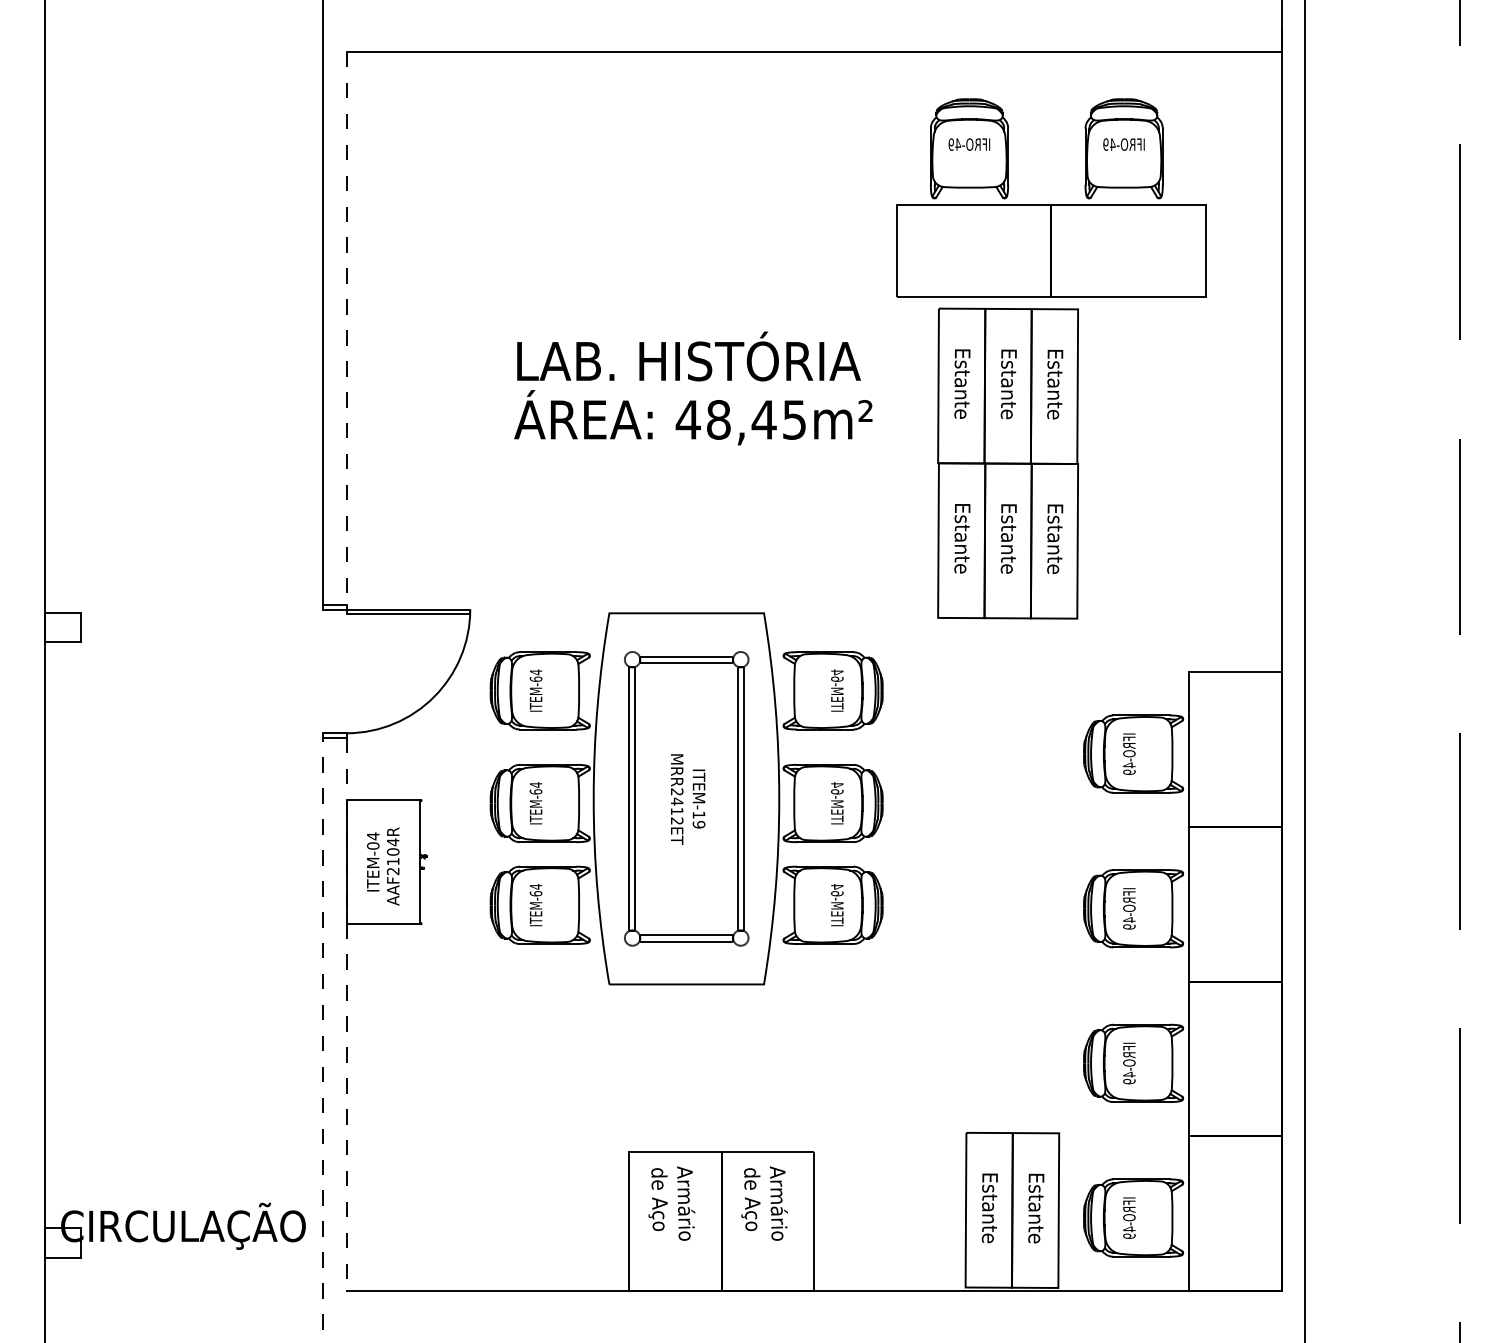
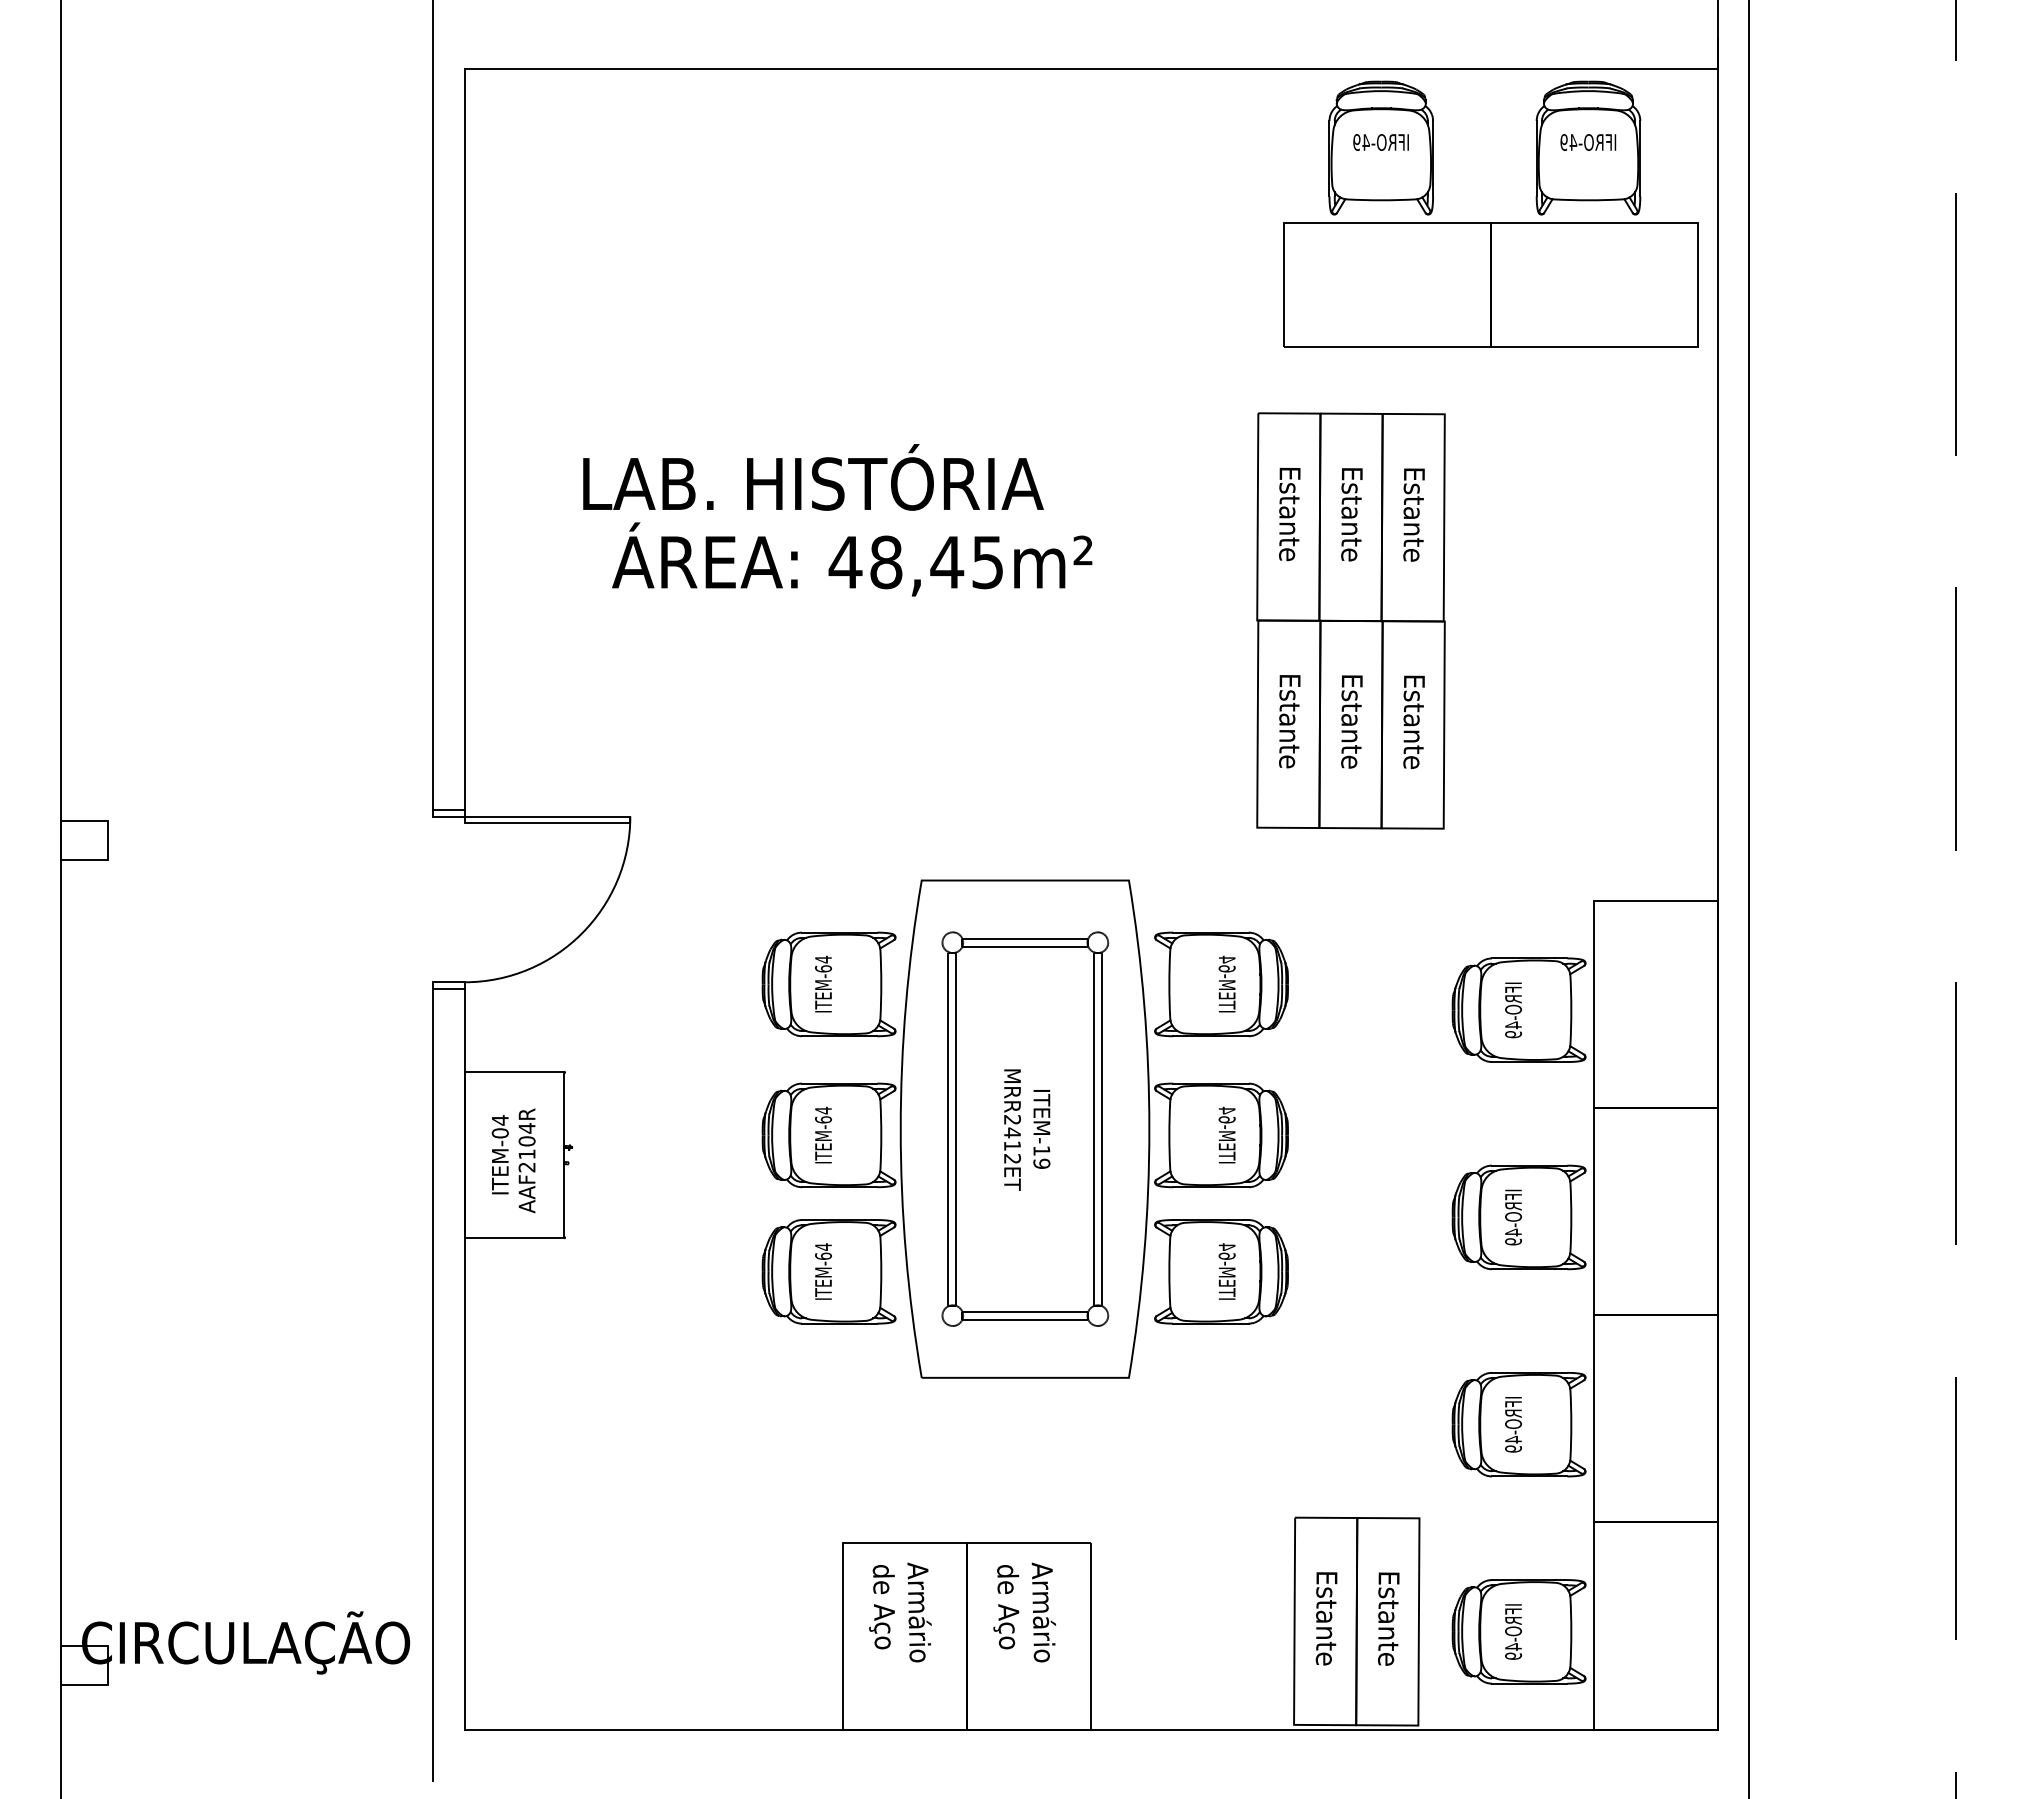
part: (1051, 204) -> (1490, 222), moved
line: (346, 328) -> (464, 439), dashed -> solid
text: (689, 356) -> (813, 477), moved
text: (693, 417) -> (852, 559), moved
part: (686, 798) -> (1024, 1128), moved
line: (346, 1014) -> (464, 1359), dashed -> solid
line: (323, 1033) -> (433, 1384), dashed -> solid

